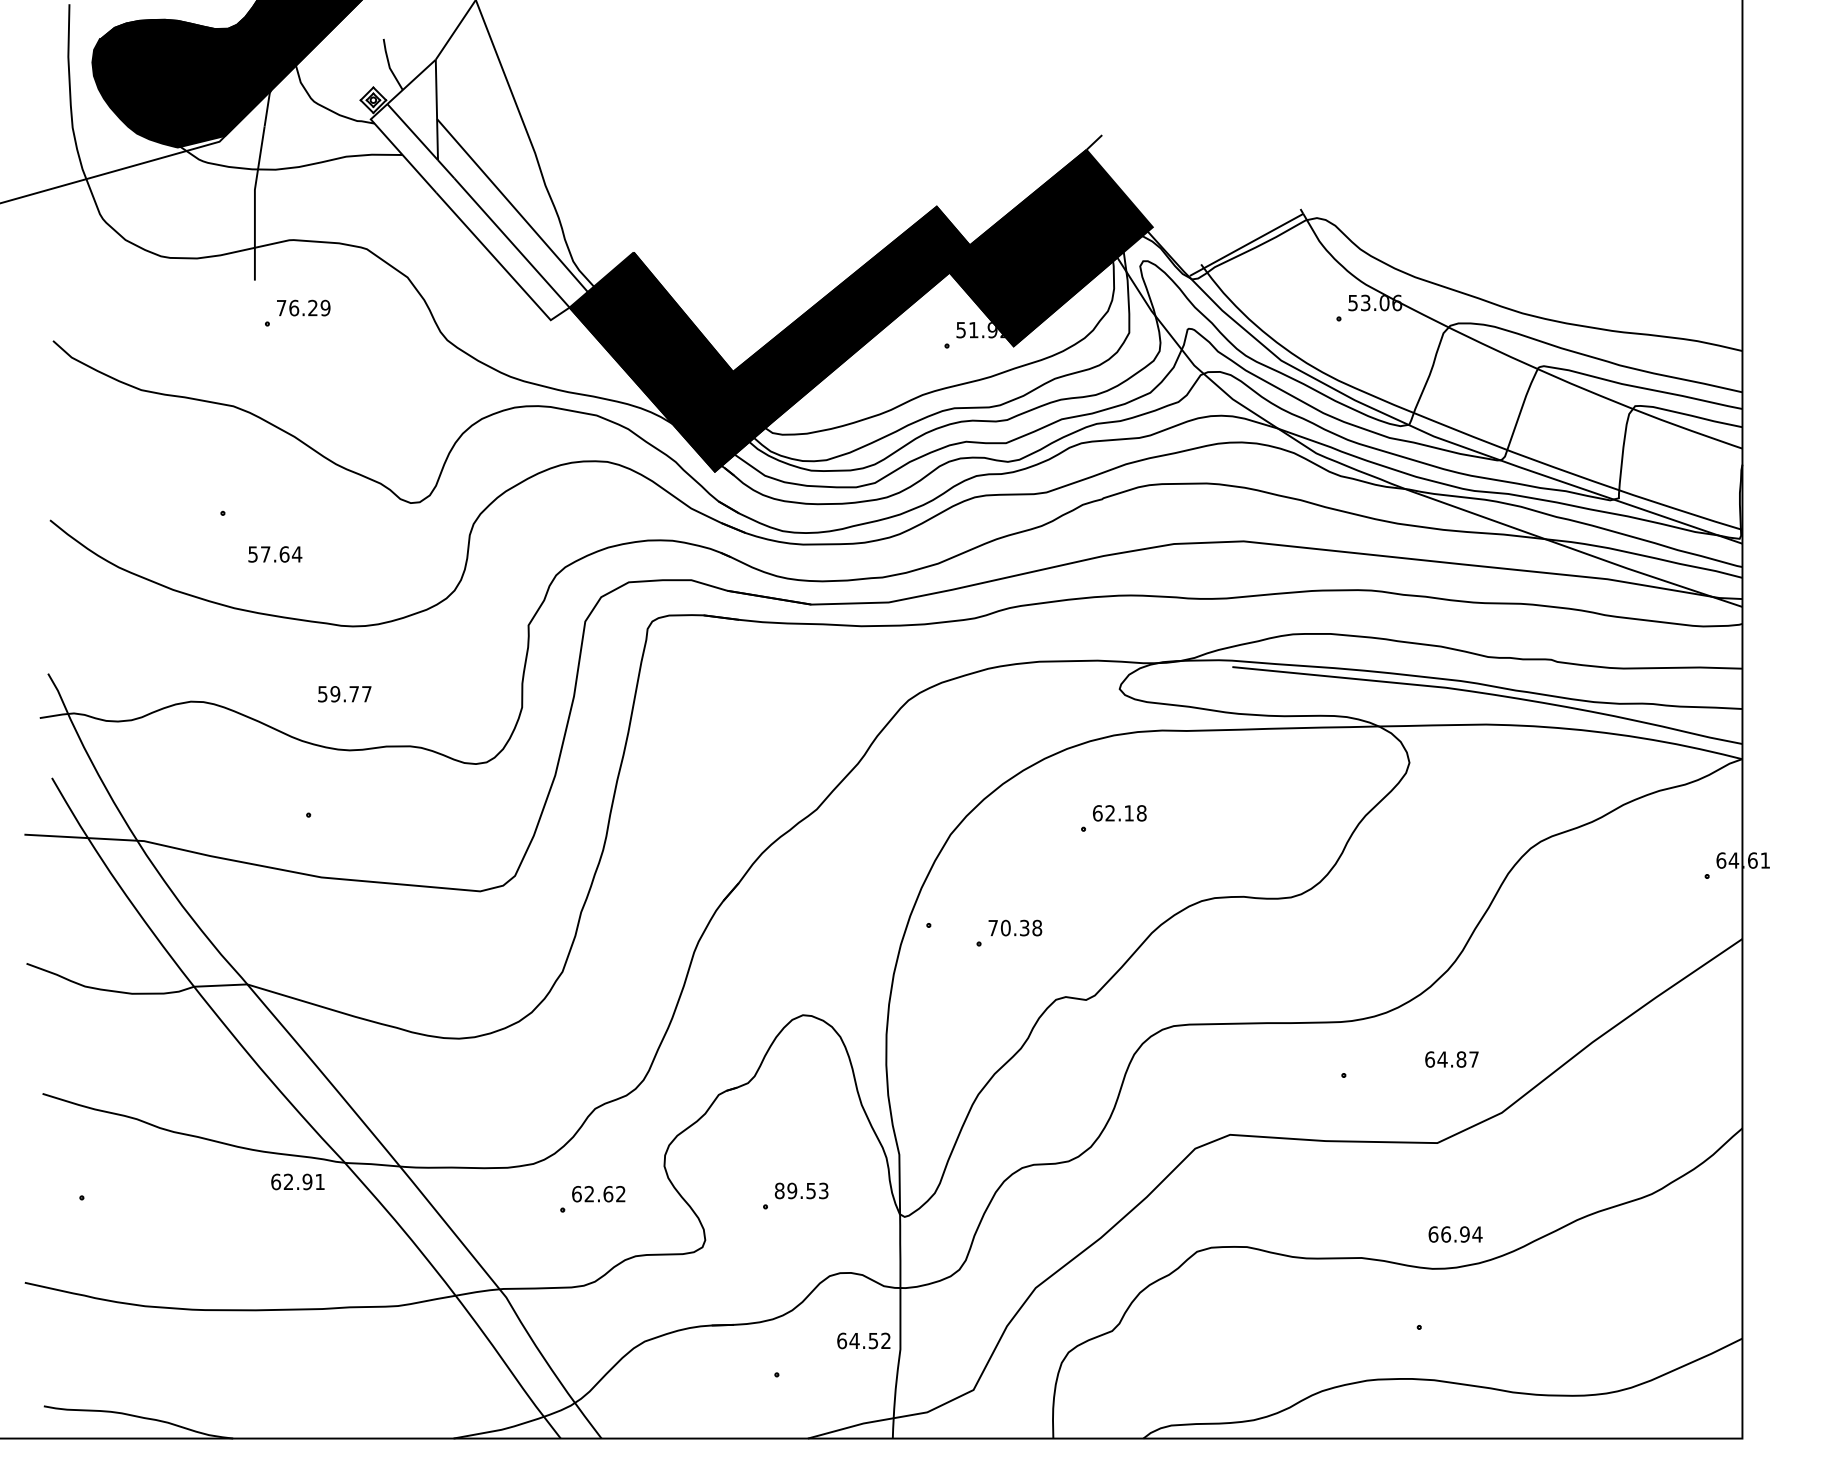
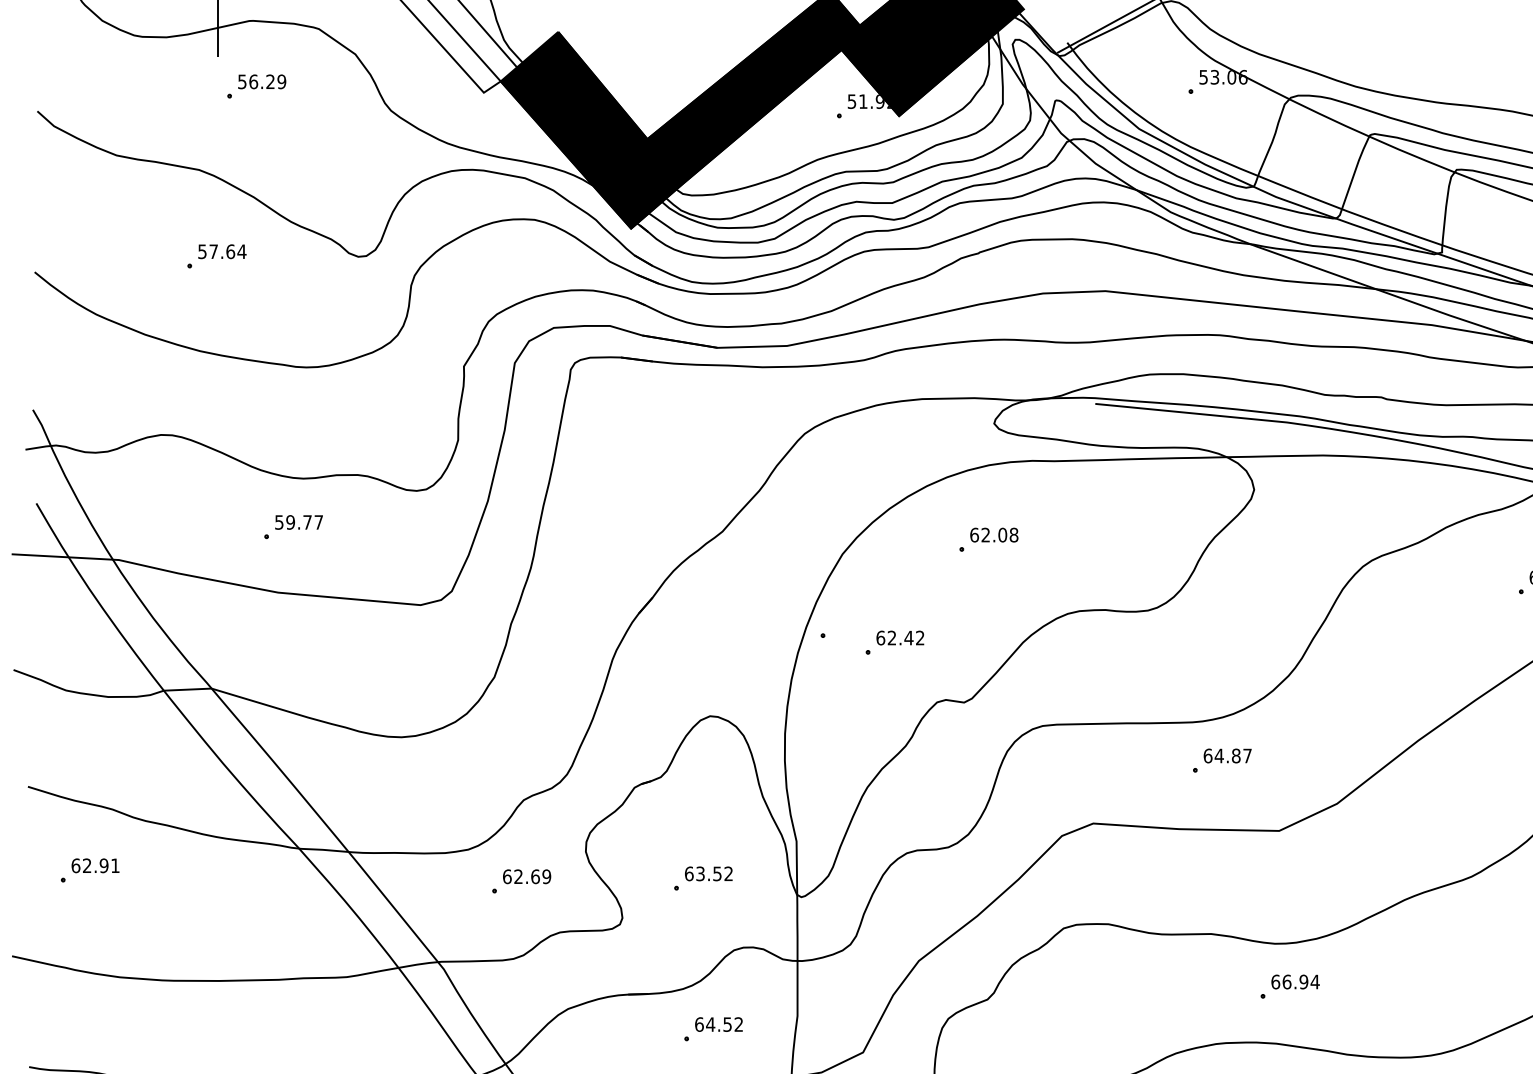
text: (281, 308) -> (242, 82), 76.29 -> 56.29
text: (275, 554) -> (222, 251), moved
text: (344, 694) -> (298, 522), moved
text: (1129, 813) -> (1003, 535), 62.18 -> 62.08
text: (1015, 927) -> (900, 637), 70.38 -> 62.42
text: (1451, 1059) -> (1227, 755), moved
text: (297, 1181) -> (95, 865), moved
text: (801, 1190) -> (708, 873), 89.53 -> 63.52
text: (620, 1194) -> (546, 877), 62.62 -> 62.69
text: (1455, 1234) -> (1295, 982), moved
text: (863, 1340) -> (718, 1024), moved

